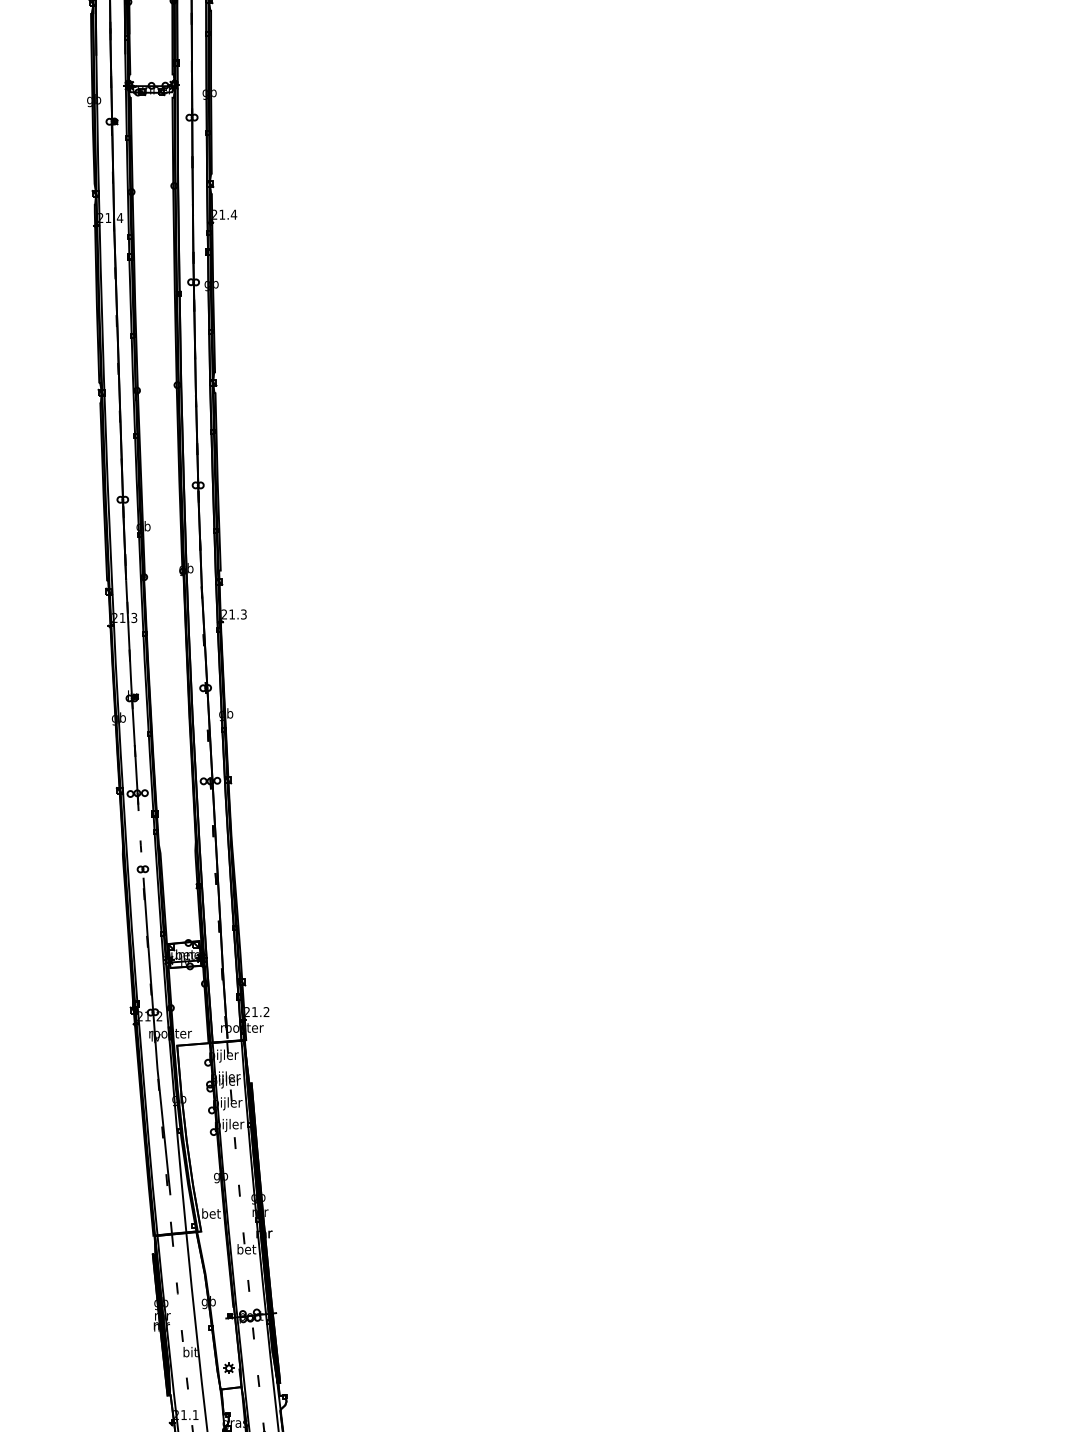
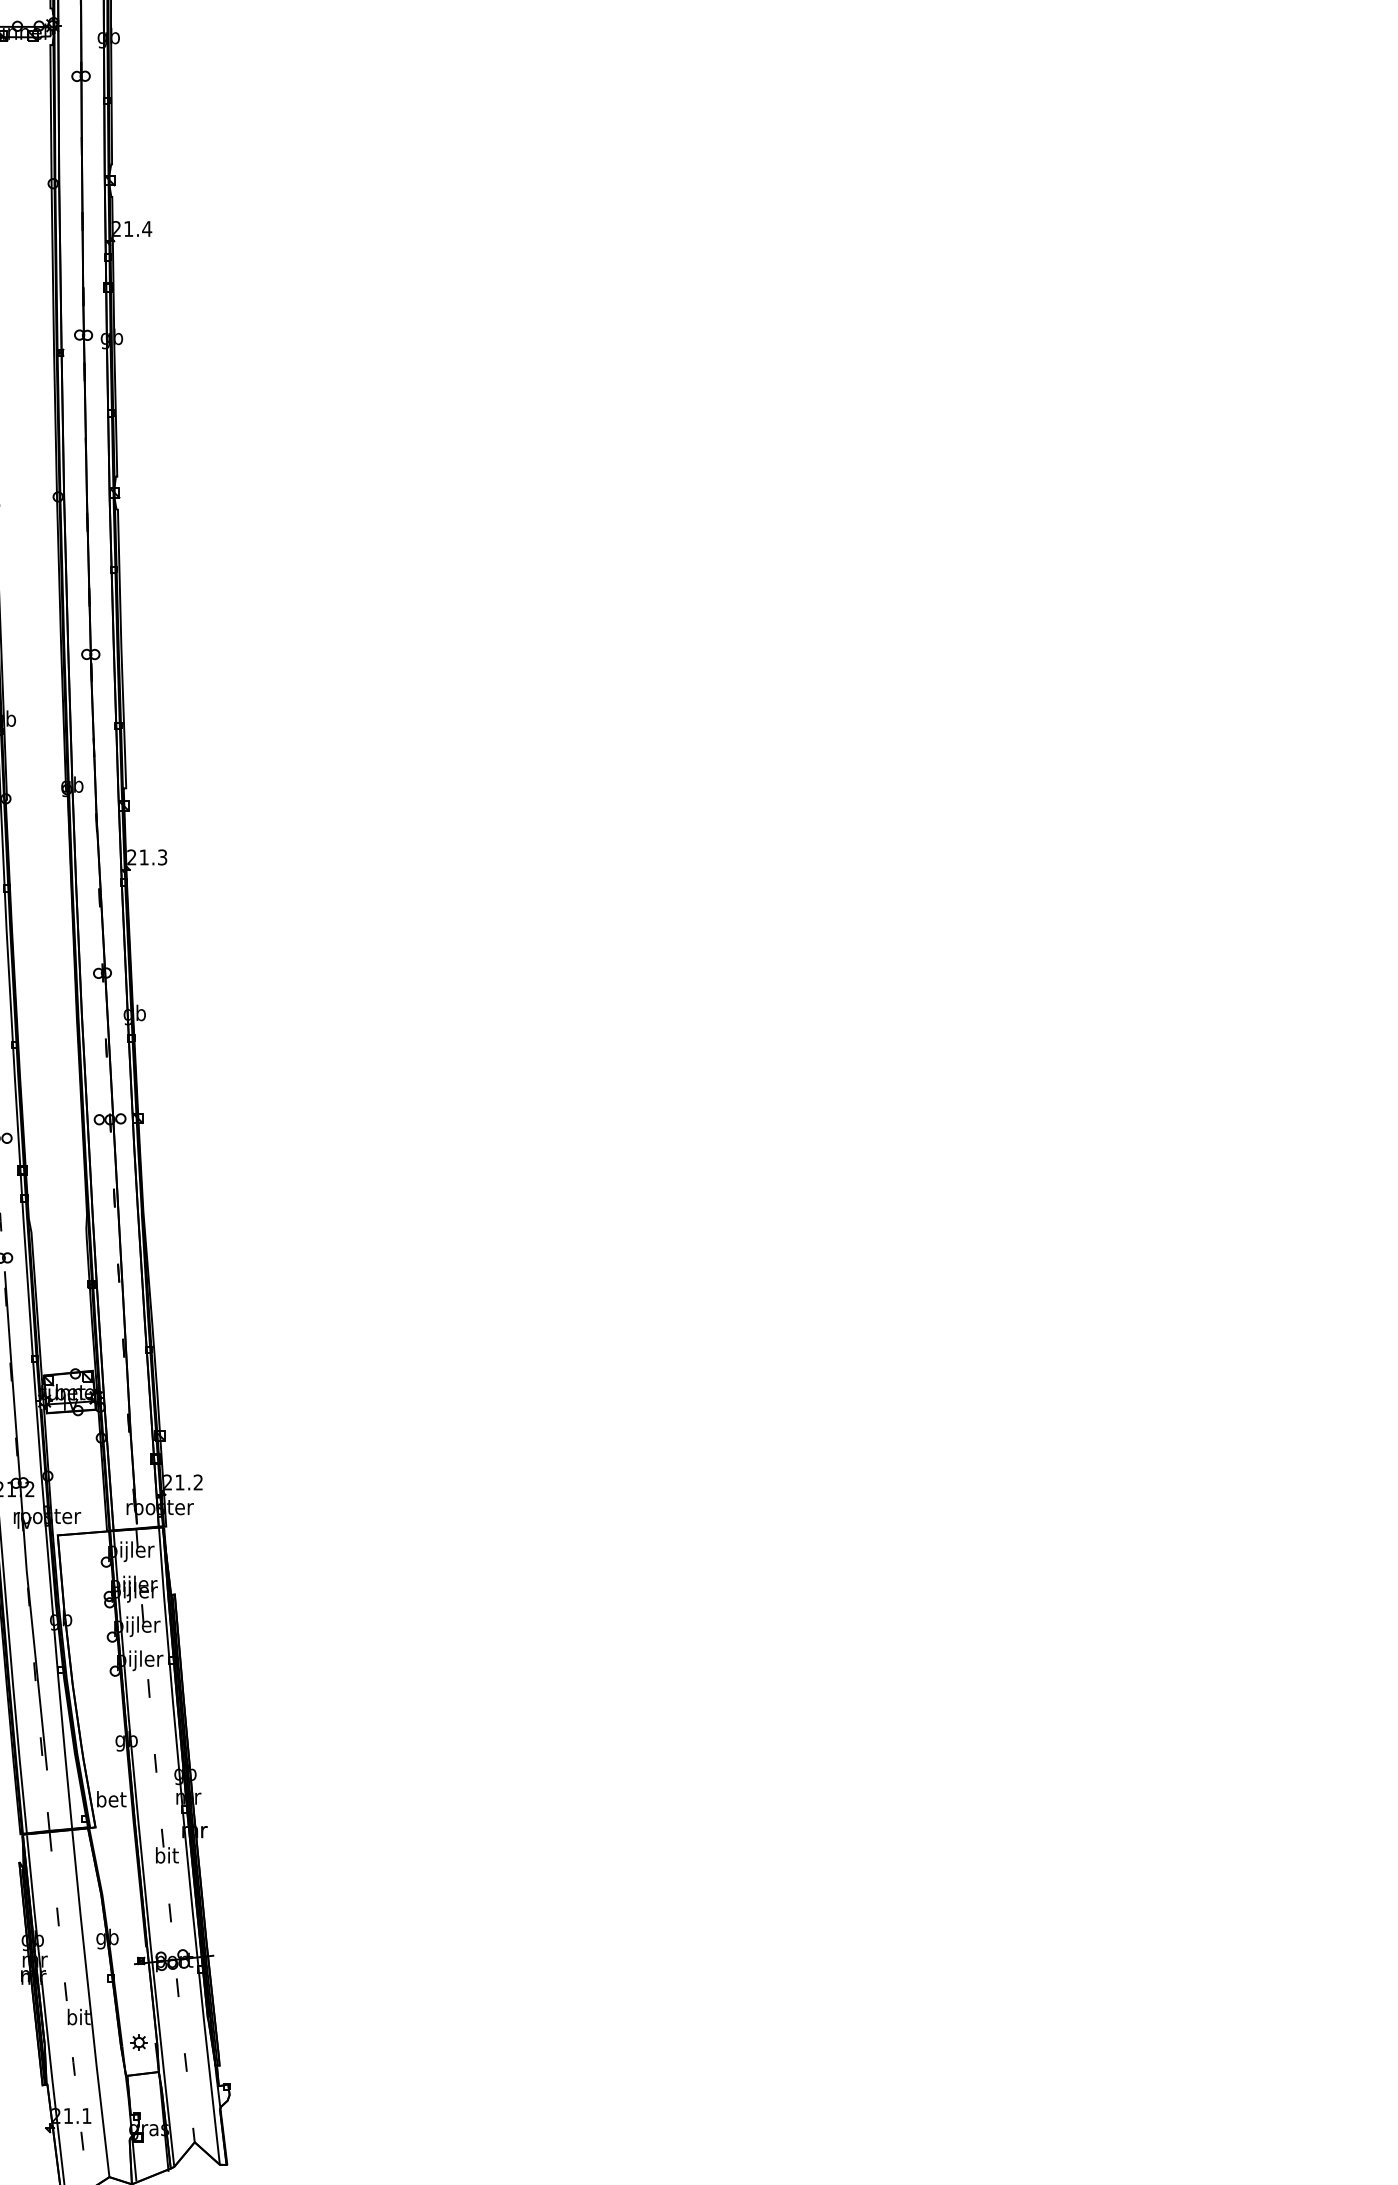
text: (246, 1249) -> (166, 1855), bet -> bit

